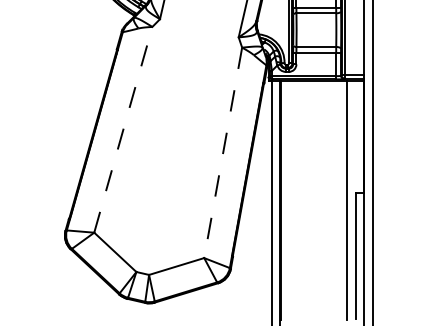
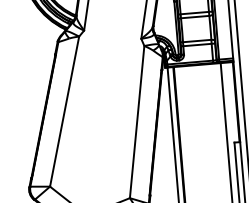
line: (123, 129) -> (64, 111), dashed -> solid
line: (223, 152) -> (137, 121), dashed -> solid

